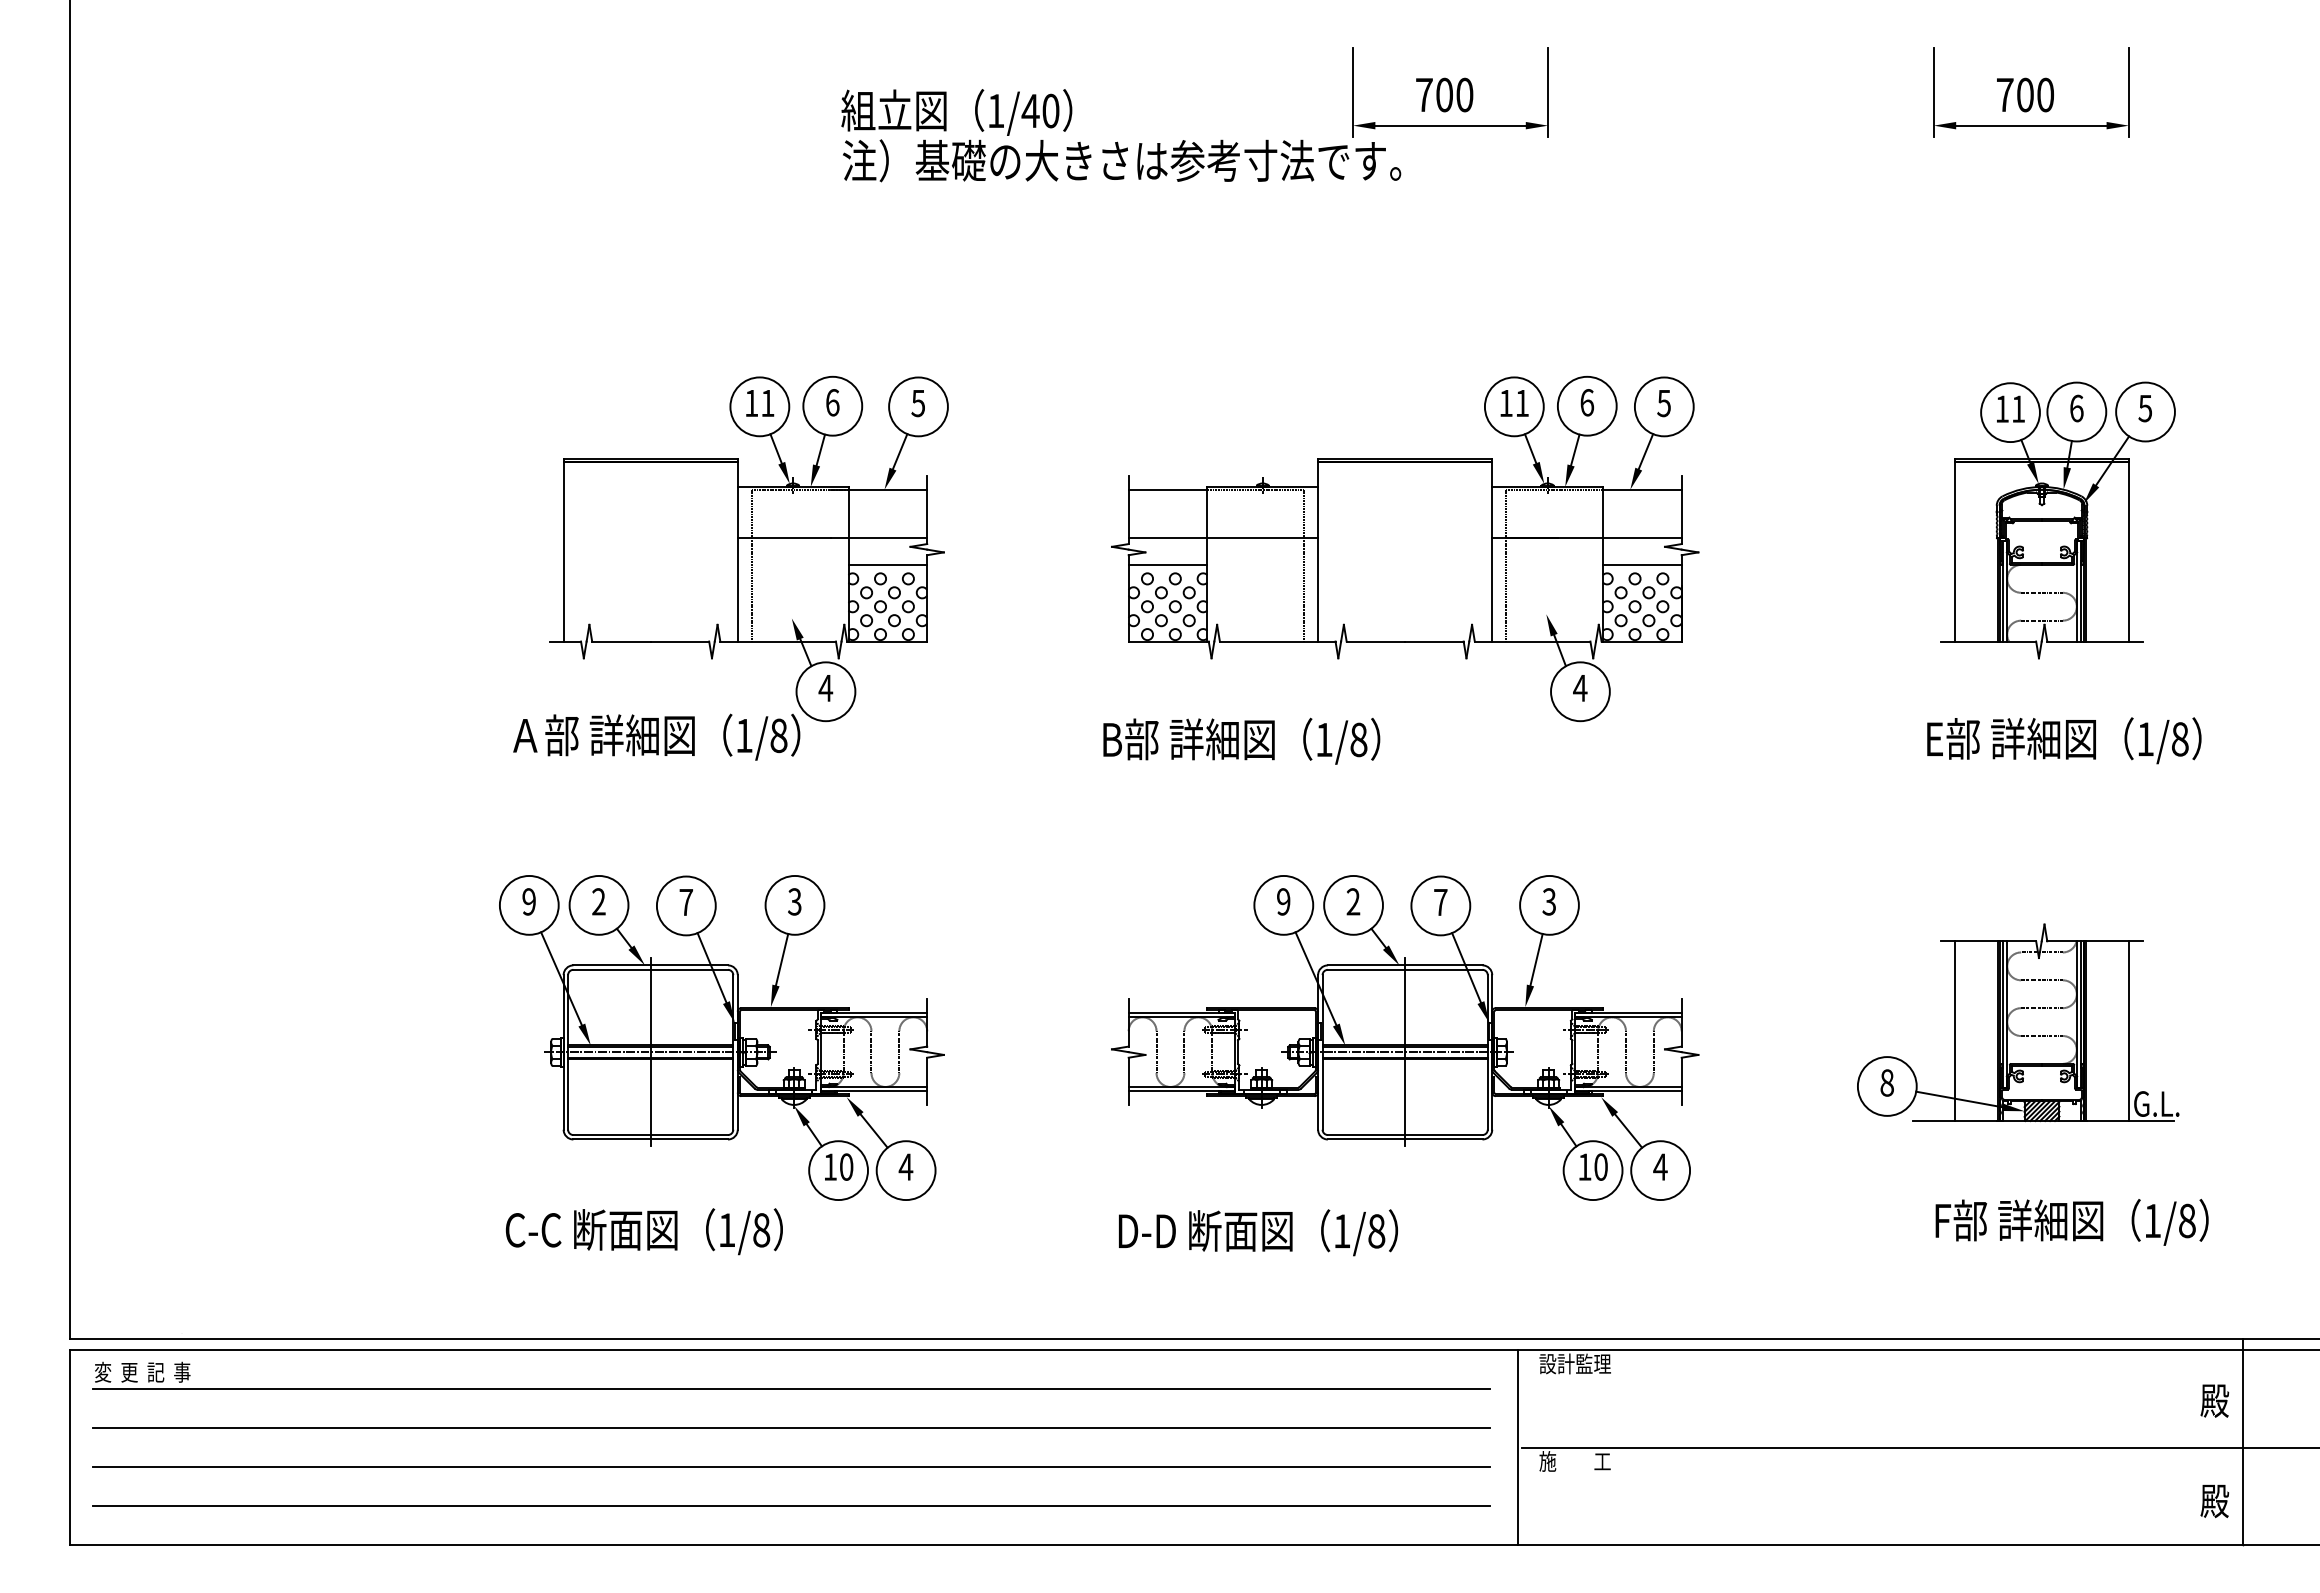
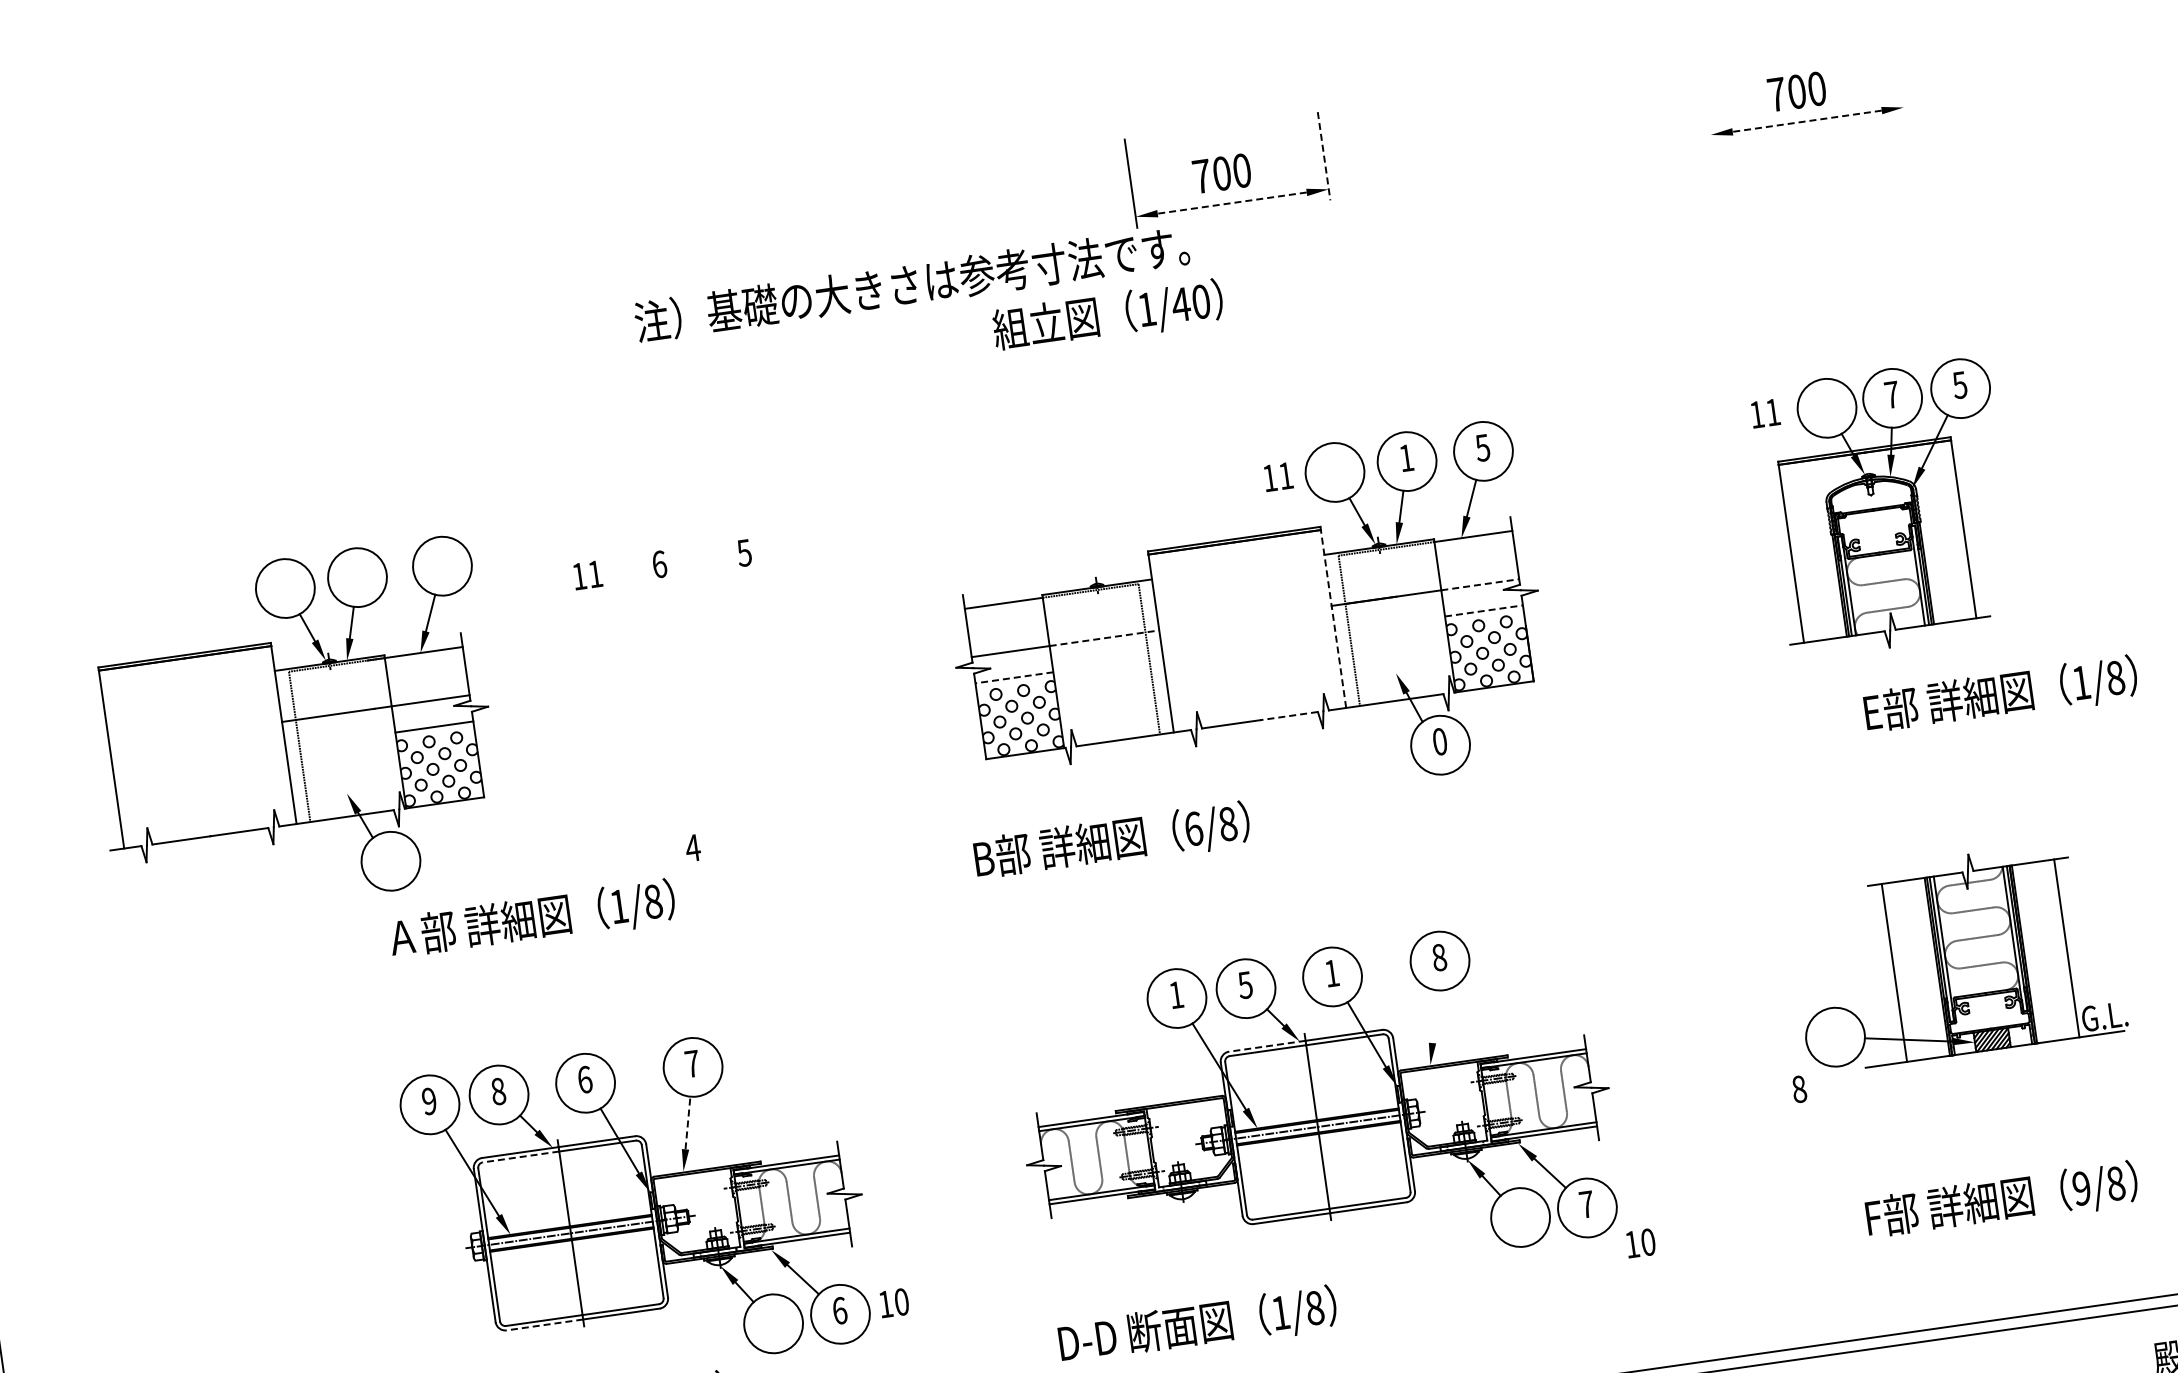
line: (1933, 91) -> (1705, 101), removed
line: (2128, 91) -> (1898, 73), removed
line: (1548, 92) -> (1324, 156), solid -> dashed
text: (956, 112) -> (1107, 316), moved
line: (1450, 125) -> (1232, 202), solid -> dashed
line: (2030, 125) -> (1806, 121), solid -> dashed
text: (1587, 402) -> (1406, 457), 6 -> 1
text: (1514, 403) -> (1278, 477), moved
text: (2010, 408) -> (1765, 412), moved
text: (2076, 408) -> (1891, 394), 6 -> 7
line: (1263, 538) -> (1105, 638), solid -> dashed
line: (1642, 538) -> (1480, 584), solid -> dashed
part: (748, 548) -> (294, 730), moved
line: (1492, 551) -> (1333, 618), solid -> dashed
line: (1167, 564) -> (1013, 677), solid -> dashed
line: (1642, 564) -> (1484, 610), solid -> dashed
line: (1433, 641) -> (1288, 716), solid -> dashed
text: (1580, 688) -> (1440, 741), 4 -> 0
text: (1324, 739) -> (1193, 828), 1/8 -> 6/8
text: (2064, 740) -> (2001, 695), moved
text: (598, 901) -> (497, 1091), 2 -> 8
text: (794, 901) -> (692, 1063), 3 -> 7
text: (1283, 901) -> (1176, 994), 9 -> 1
text: (1353, 901) -> (1245, 984), 2 -> 5
text: (1549, 901) -> (1439, 957), 3 -> 8
text: (686, 902) -> (585, 1079), 7 -> 6
text: (1440, 902) -> (1331, 973), 7 -> 1
line: (782, 959) -> (688, 1122), solid -> dashed
line: (1536, 959) -> (1434, 1016), removed
line: (1366, 965) -> (1267, 1046), solid -> dashed
line: (612, 969) -> (521, 1156), solid -> dashed
part: (2018, 1022) -> (1956, 955), moved
line: (612, 1139) -> (545, 1324), solid -> dashed
text: (839, 1166) -> (894, 1302), moved
text: (905, 1166) -> (839, 1310), 4 -> 6
text: (1593, 1166) -> (1640, 1242), moved
text: (1660, 1166) -> (1586, 1203), 4 -> 7
text: (2152, 1220) -> (2081, 1188), 1/8 -> 9/8

